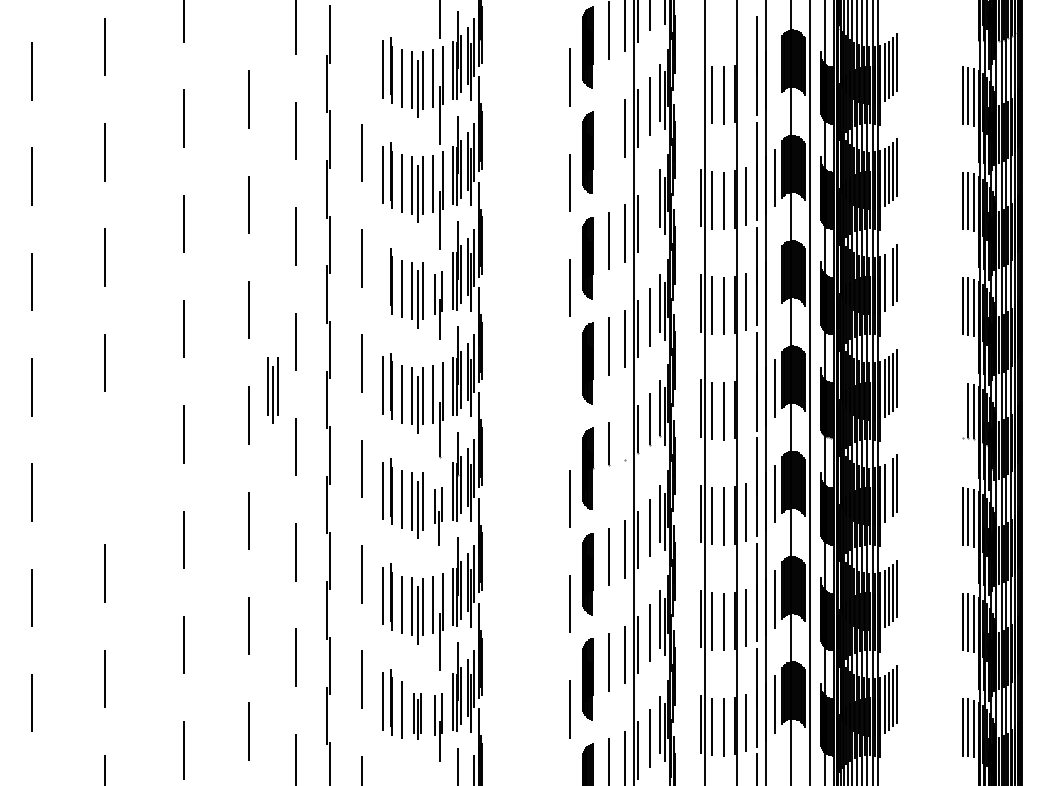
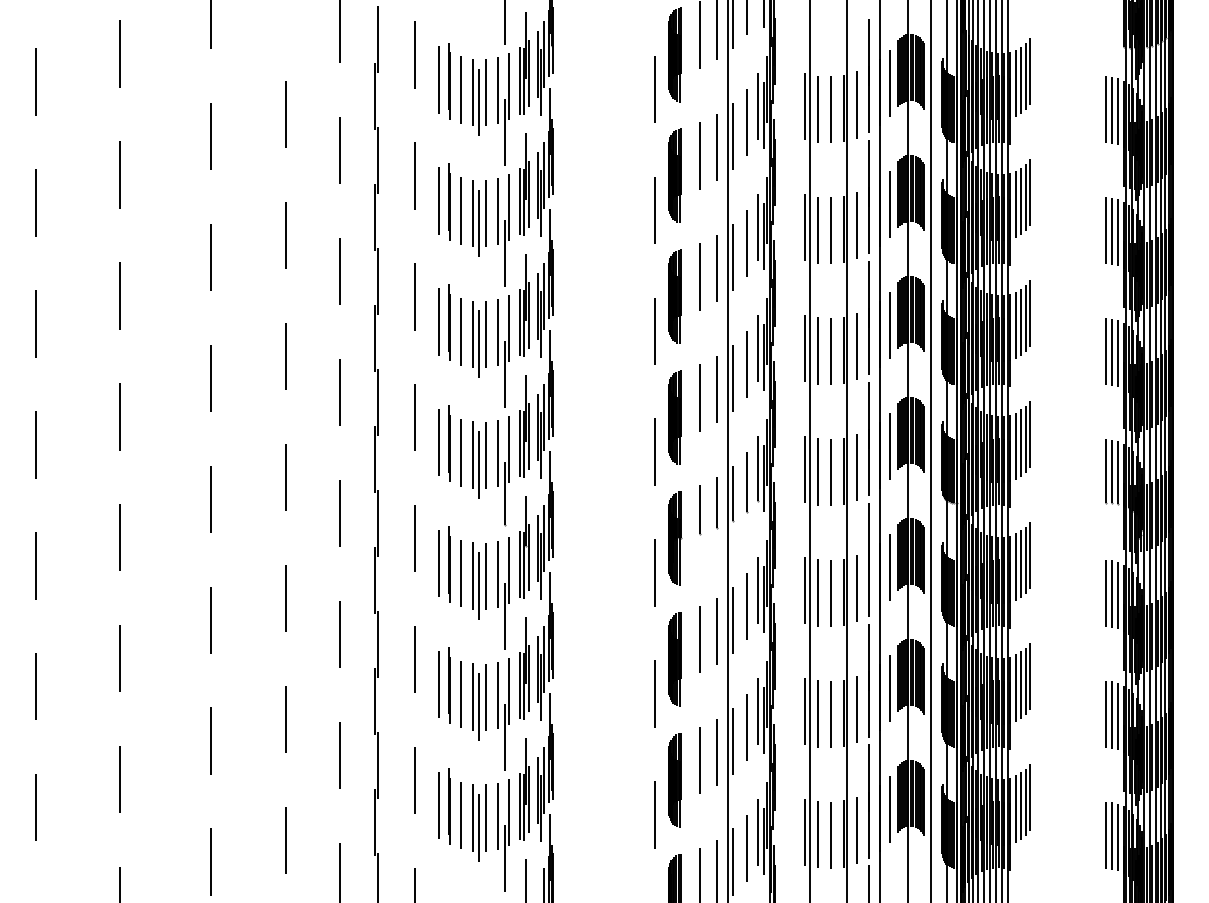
line: (361, 47) -> (415, 54), added
line: (774, 72) -> (889, 83), added
line: (745, 90) -> (856, 104), added
line: (700, 92) -> (804, 106), added
line: (609, 135) -> (699, 155), added
line: (650, 211) -> (746, 243), added
line: (382, 279) -> (439, 321), added
line: (889, 279) -> (1021, 321), added
line: (774, 283) -> (889, 325), added
part: (438, 305) -> (503, 351), size x1.43
part: (273, 390) -> (313, 448), removed
line: (570, 393) -> (654, 451), added
line: (745, 406) -> (856, 467), added
line: (962, 410) -> (1105, 471), added
line: (624, 437) -> (717, 502), added
line: (105, 467) -> (120, 537), added
line: (889, 490) -> (1021, 563), added
part: (438, 516) -> (503, 593), size x1.67
part: (417, 715) -> (479, 822), size x1.43
part: (438, 727) -> (503, 835), size x1.43

